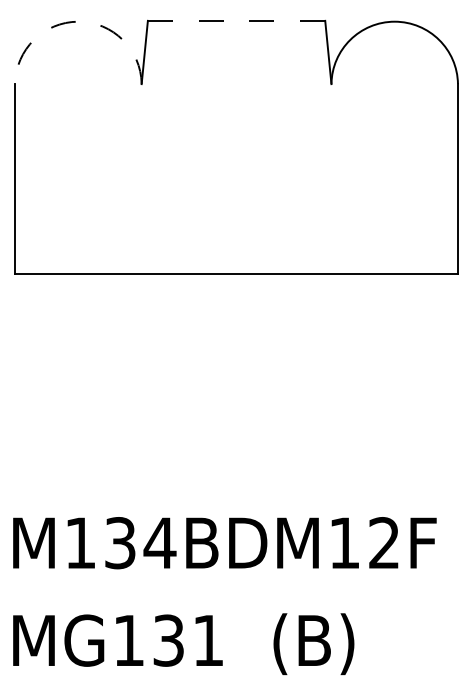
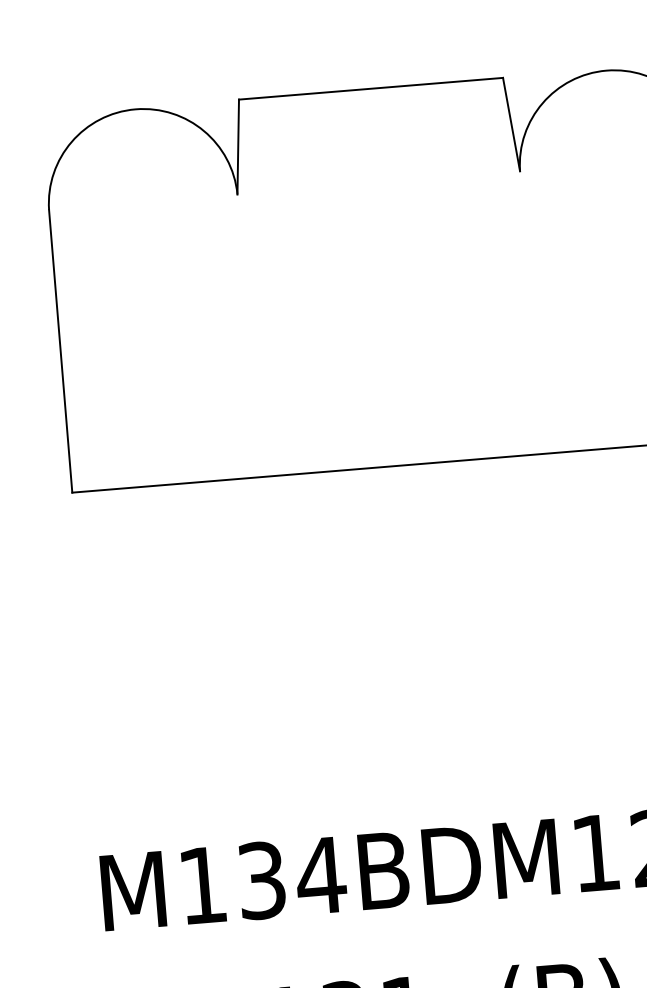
line: (236, 20) -> (370, 88), dashed -> solid
arc: (78, 21) -> (135, 109), dashed -> solid

